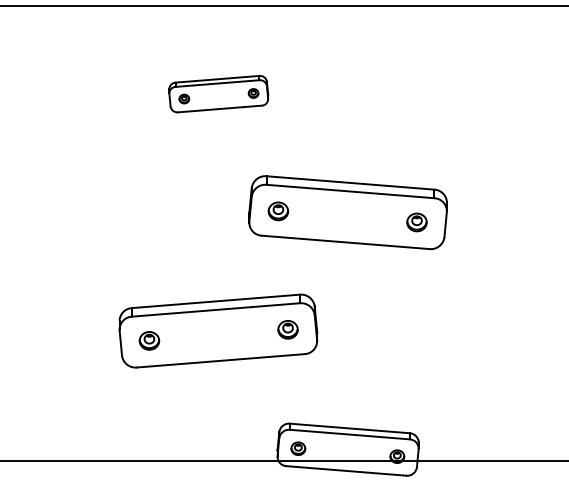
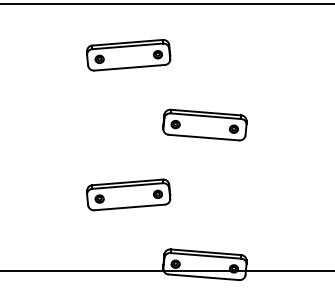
part: (218, 94) -> (128, 55), size x1.43
part: (347, 211) -> (204, 124), size x0.71
part: (218, 330) -> (128, 194), size x0.71

